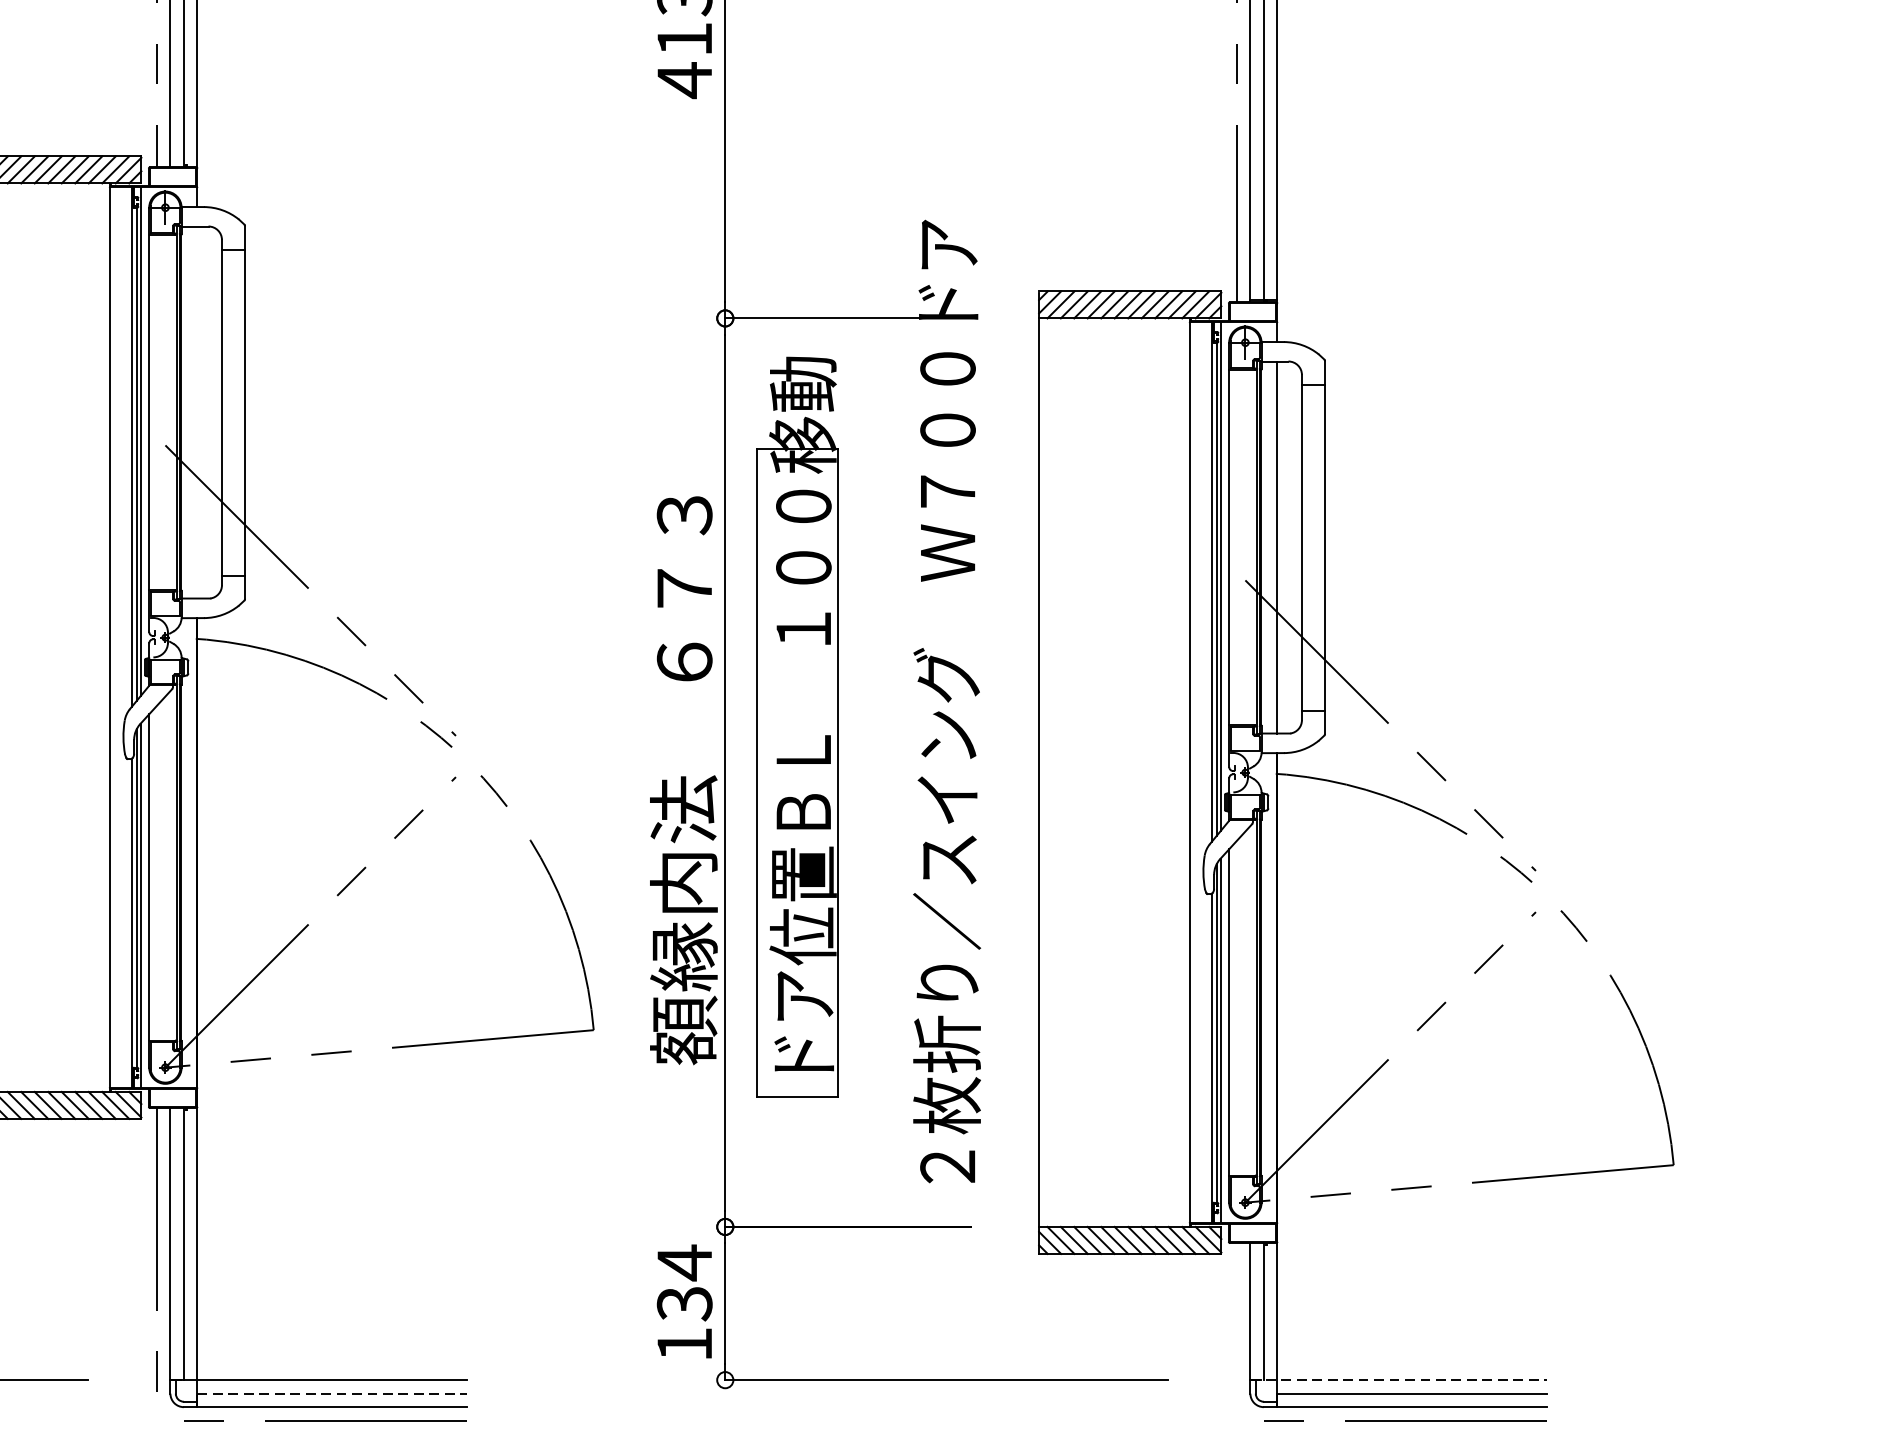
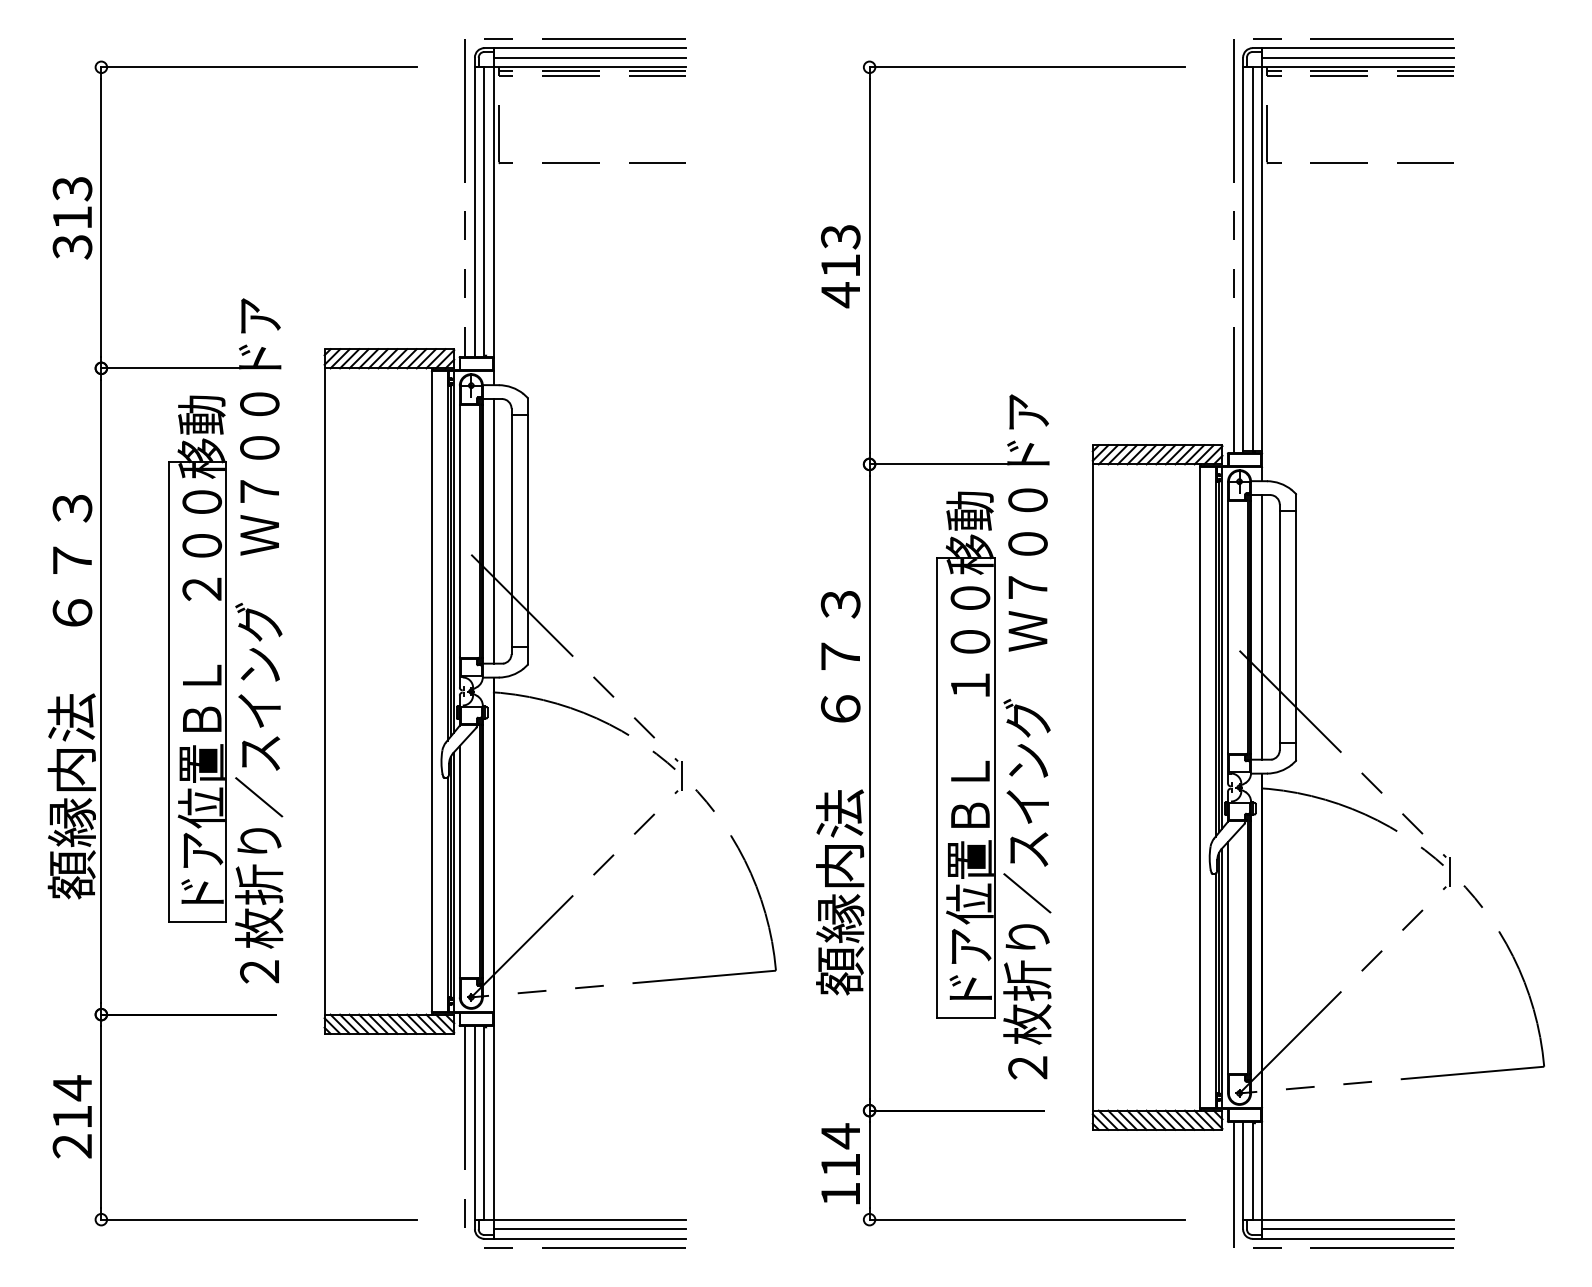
line: (198, 412) -> (494, 531), added
part: (796, 726) -> (965, 754), moved
line: (460, 755) -> (681, 775), added
line: (1541, 890) -> (1450, 871), added
text: (684, 1304) -> (840, 1165), 134 -> 114
line: (1236, 1332) -> (1233, 1185), added
line: (1398, 1379) -> (1348, 1219), dashed -> solid
line: (332, 1393) -> (590, 1229), dashed -> solid

